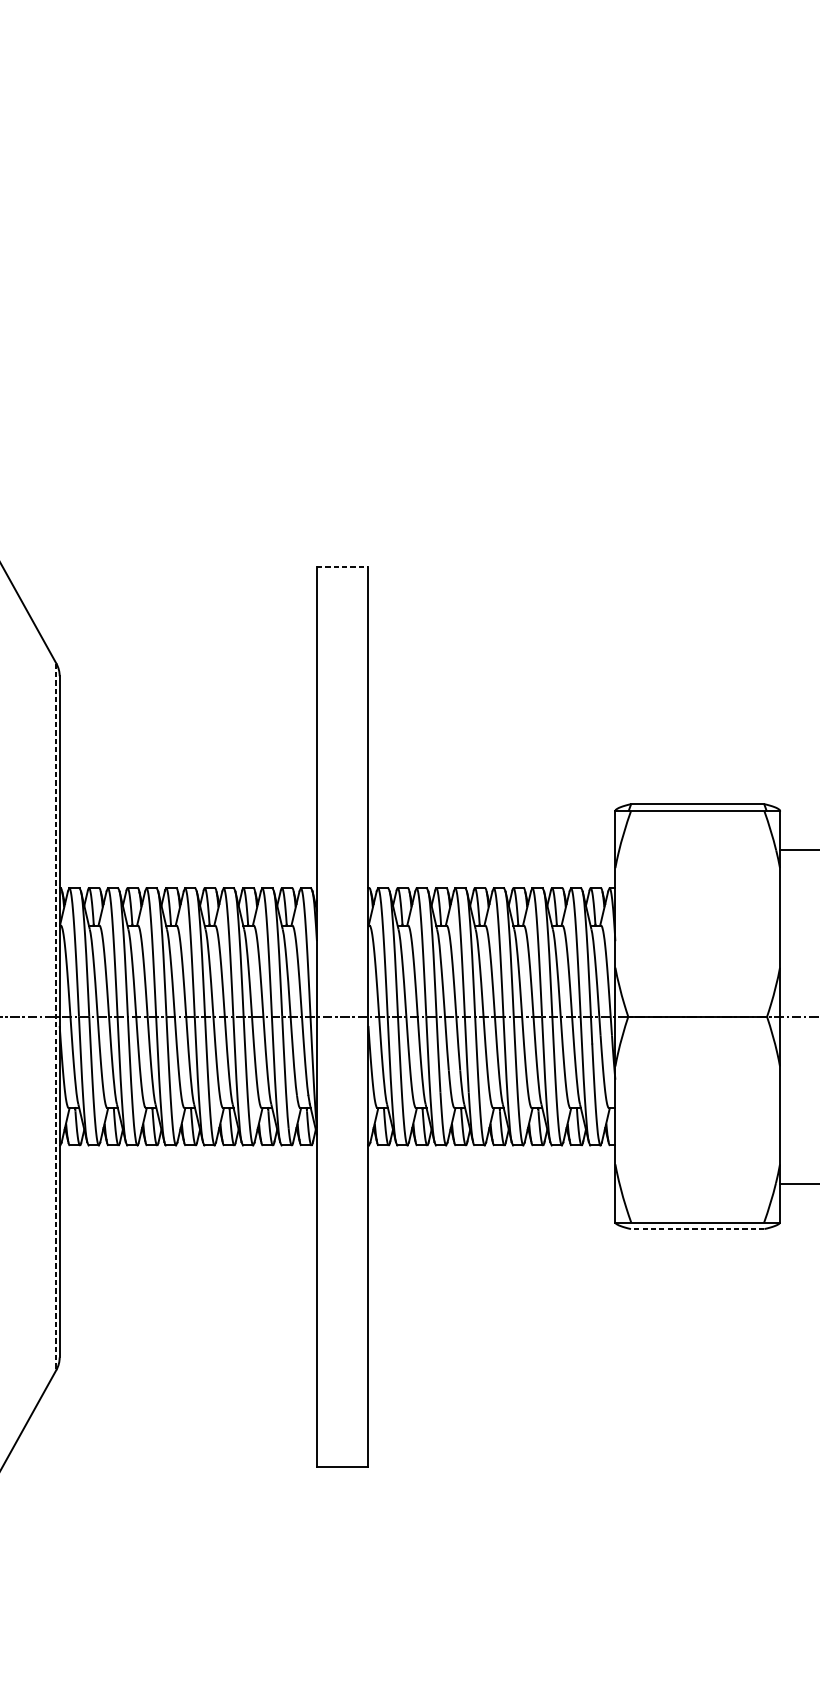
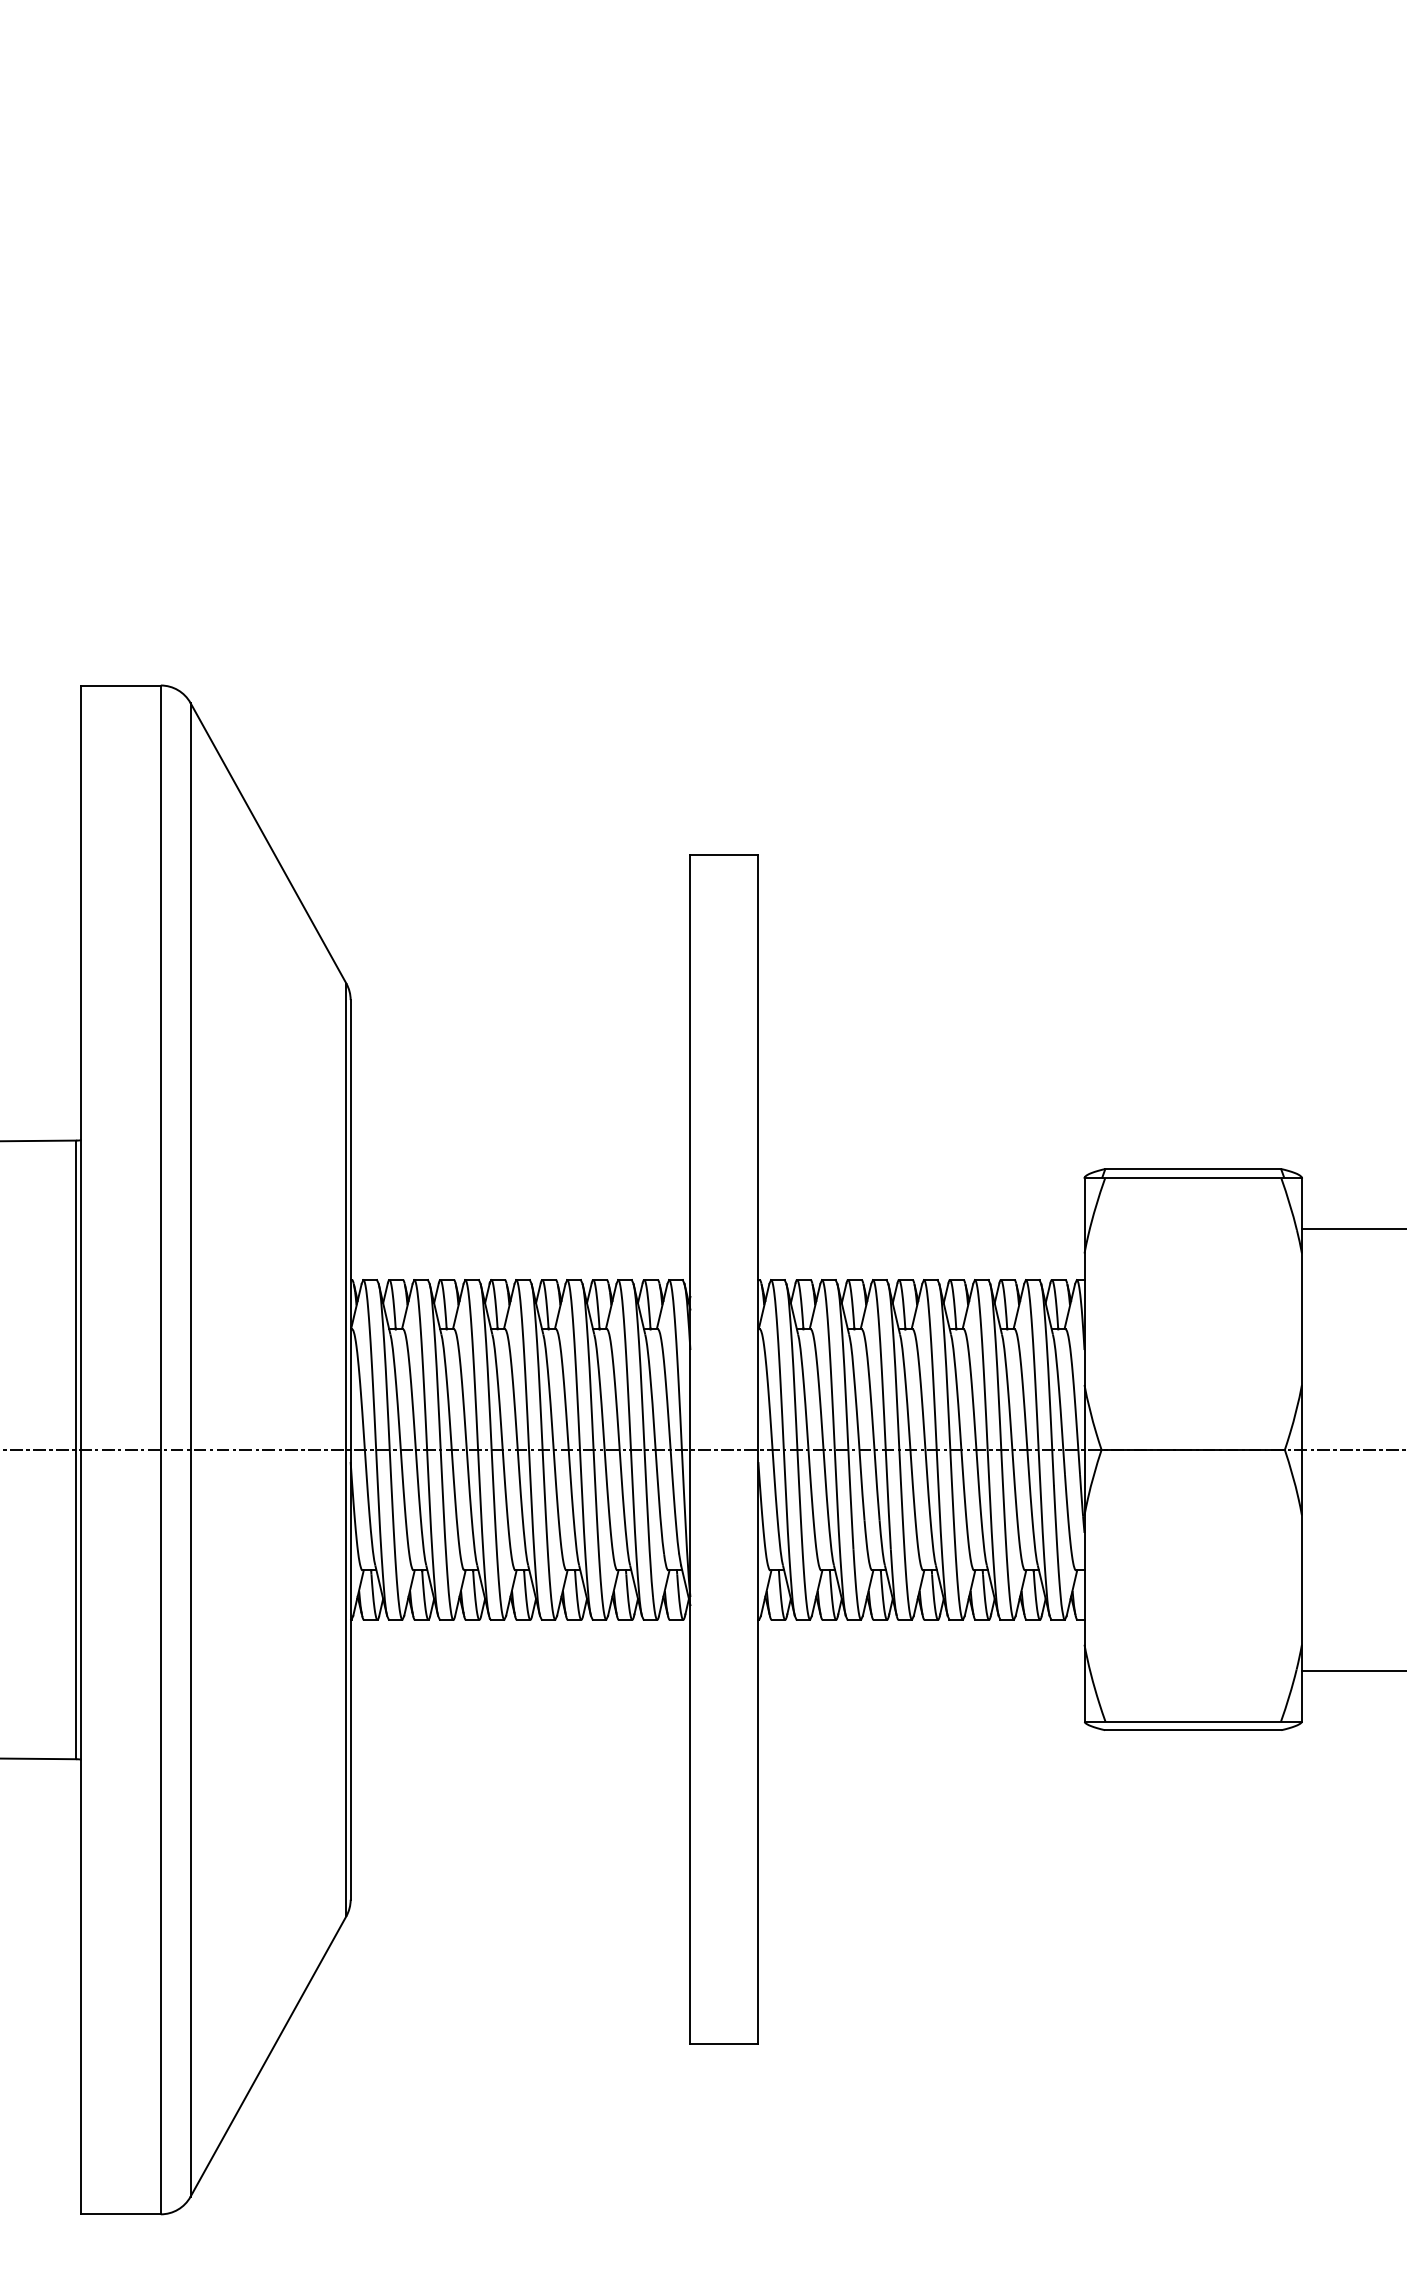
line: (342, 566) -> (724, 855), dashed -> solid
line: (56, 1017) -> (346, 1450), dashed -> solid
line: (697, 1229) -> (1192, 1730), dashed -> solid

